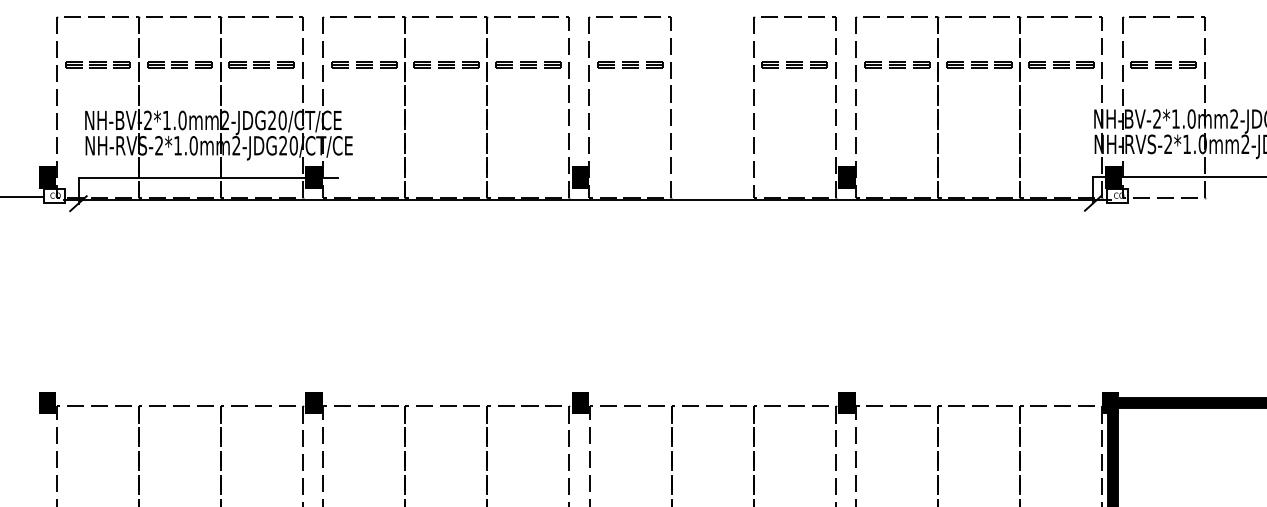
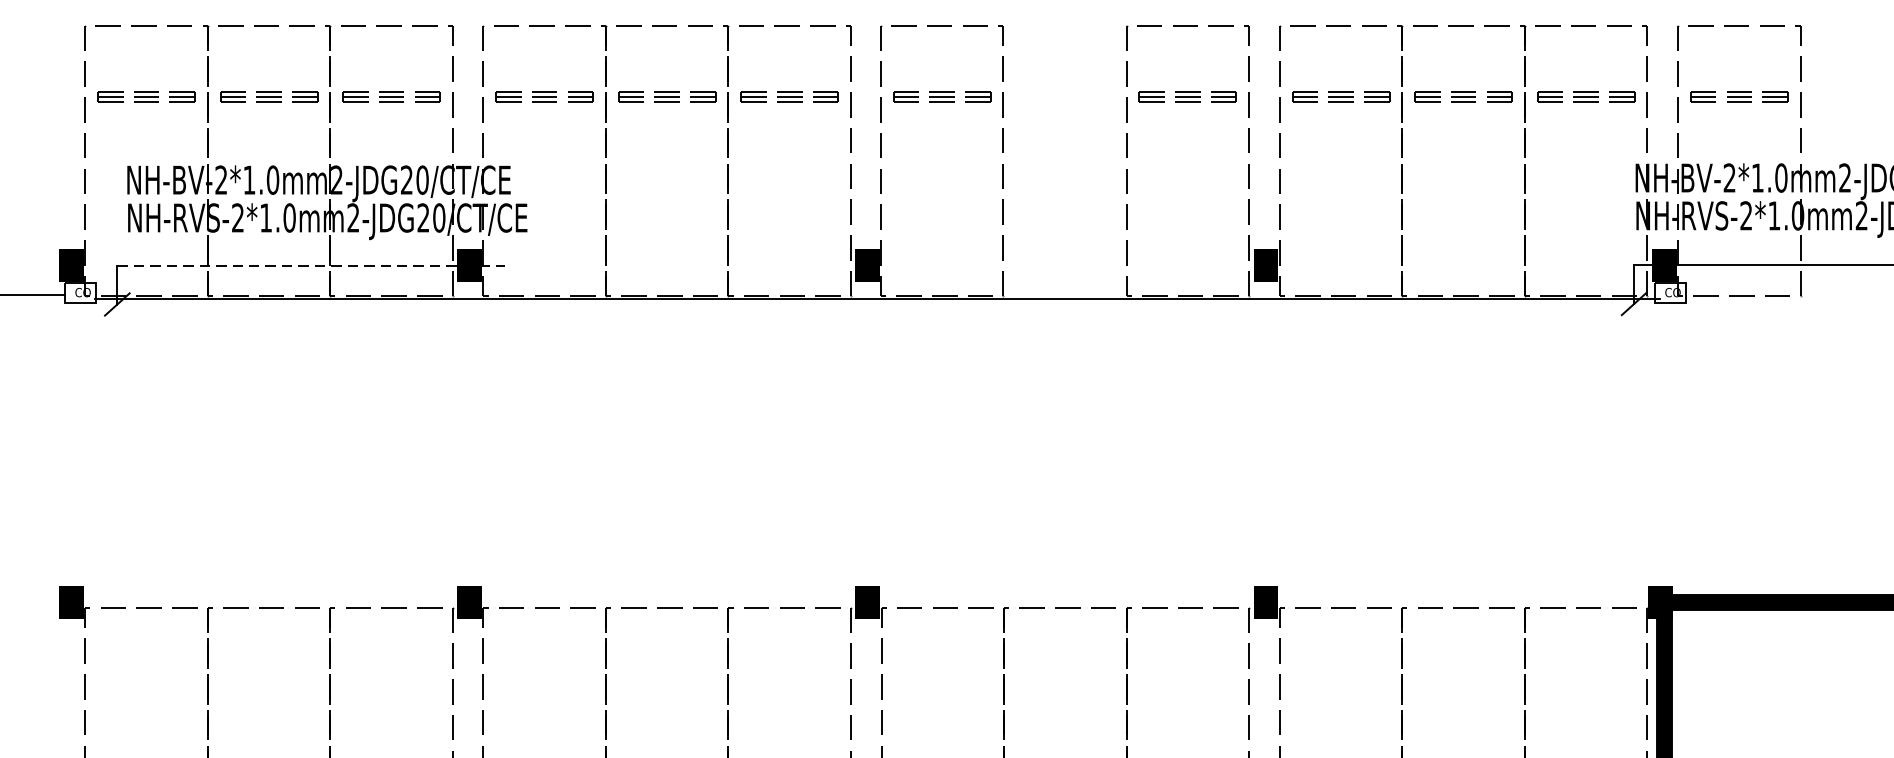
line: (208, 177) -> (311, 265), solid -> dashed

